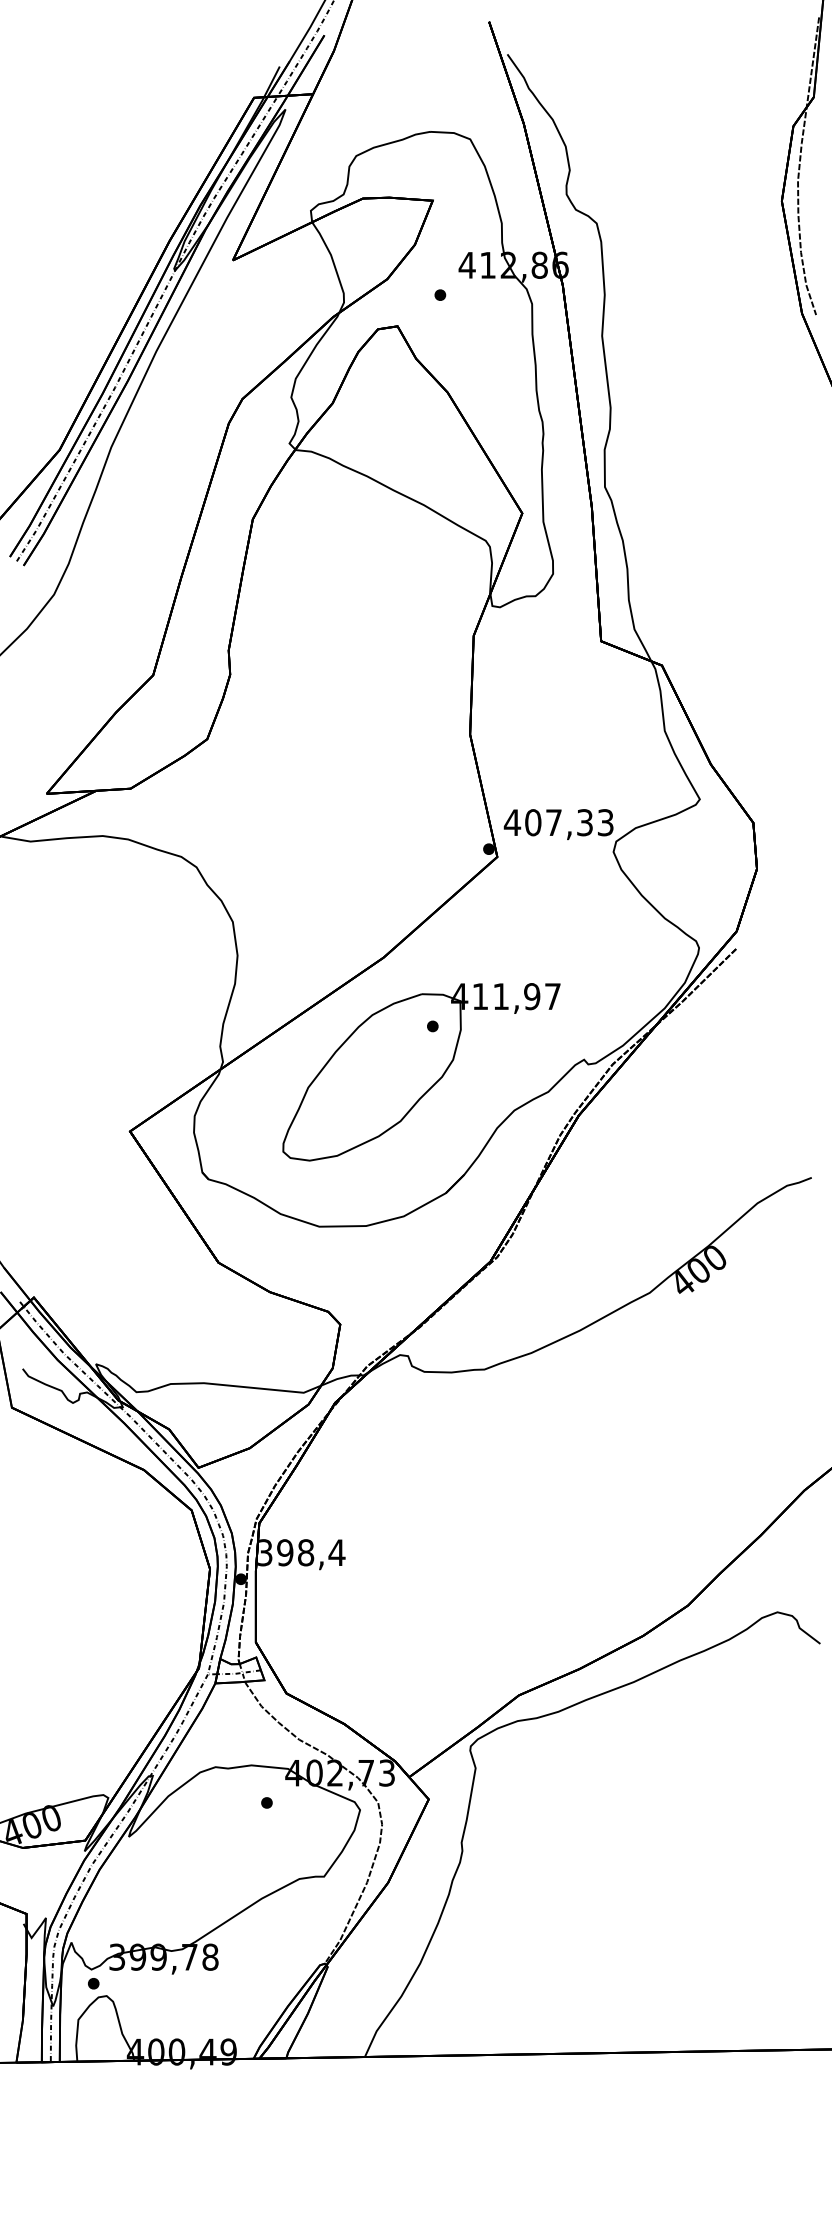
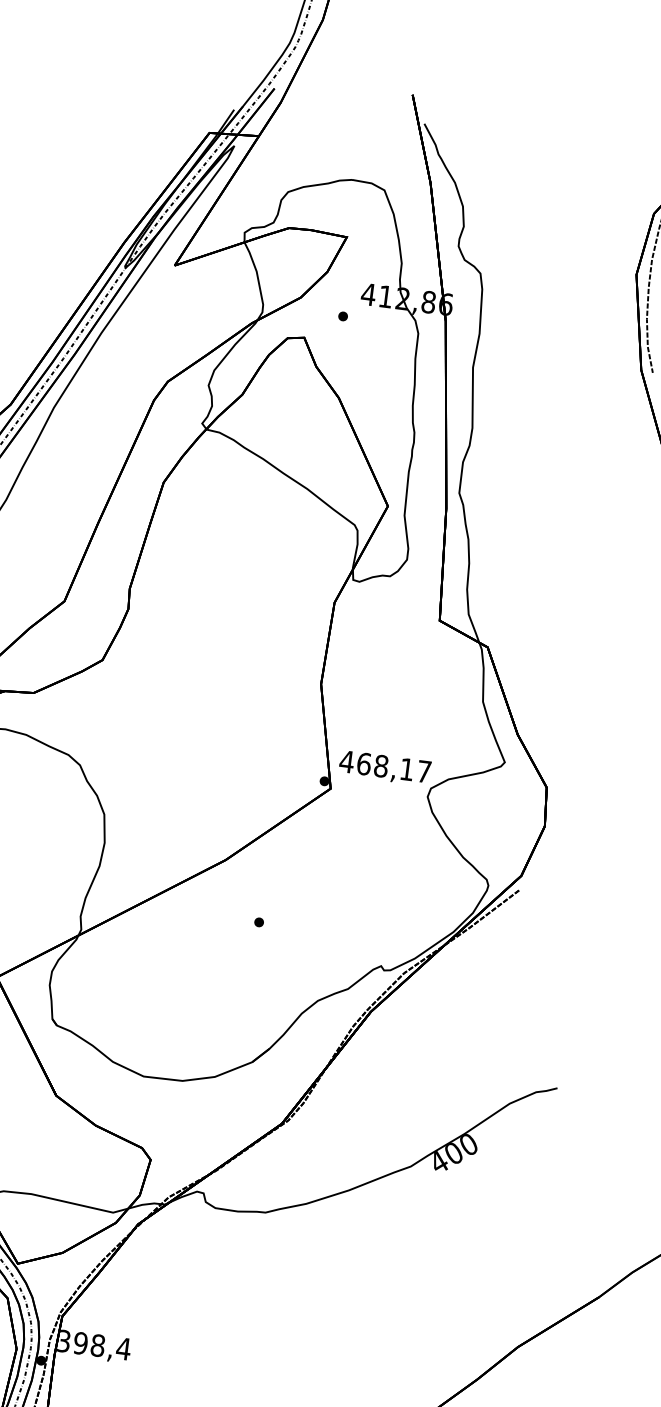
text: (569, 822) -> (394, 767), 407,33 -> 468,17
part: (421, 1072) -> (244, 959), removed

